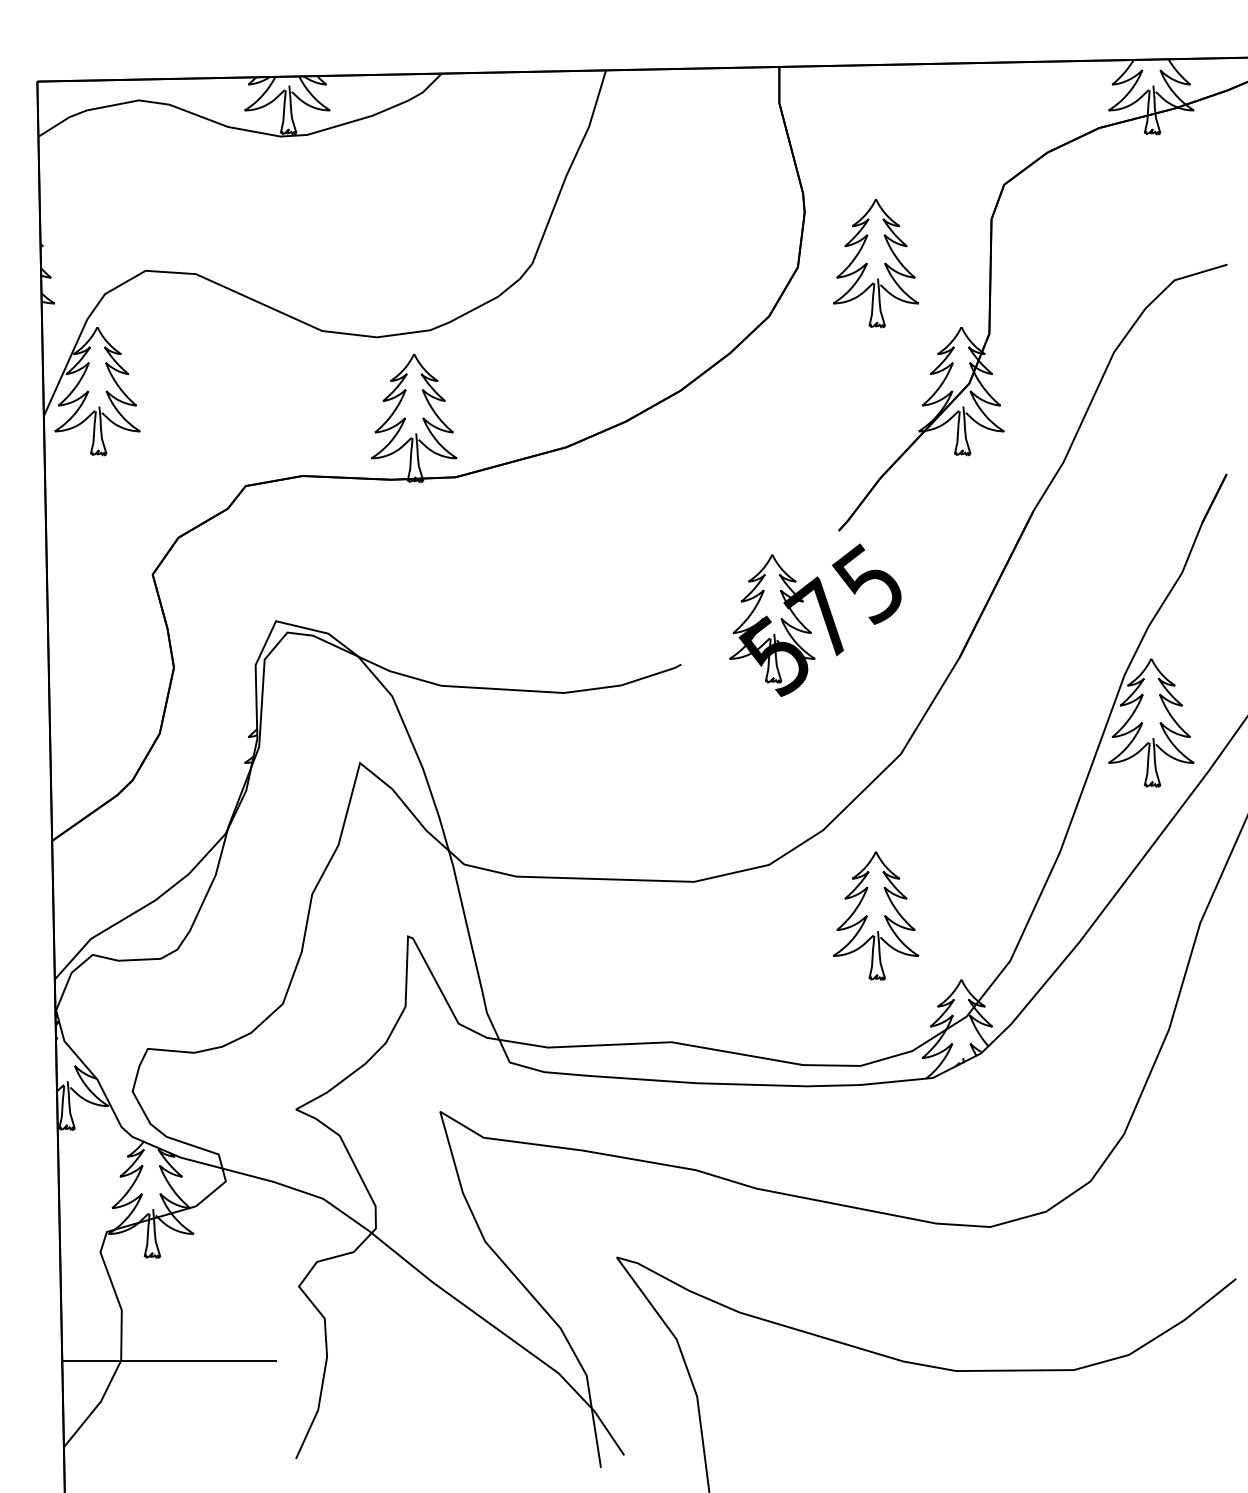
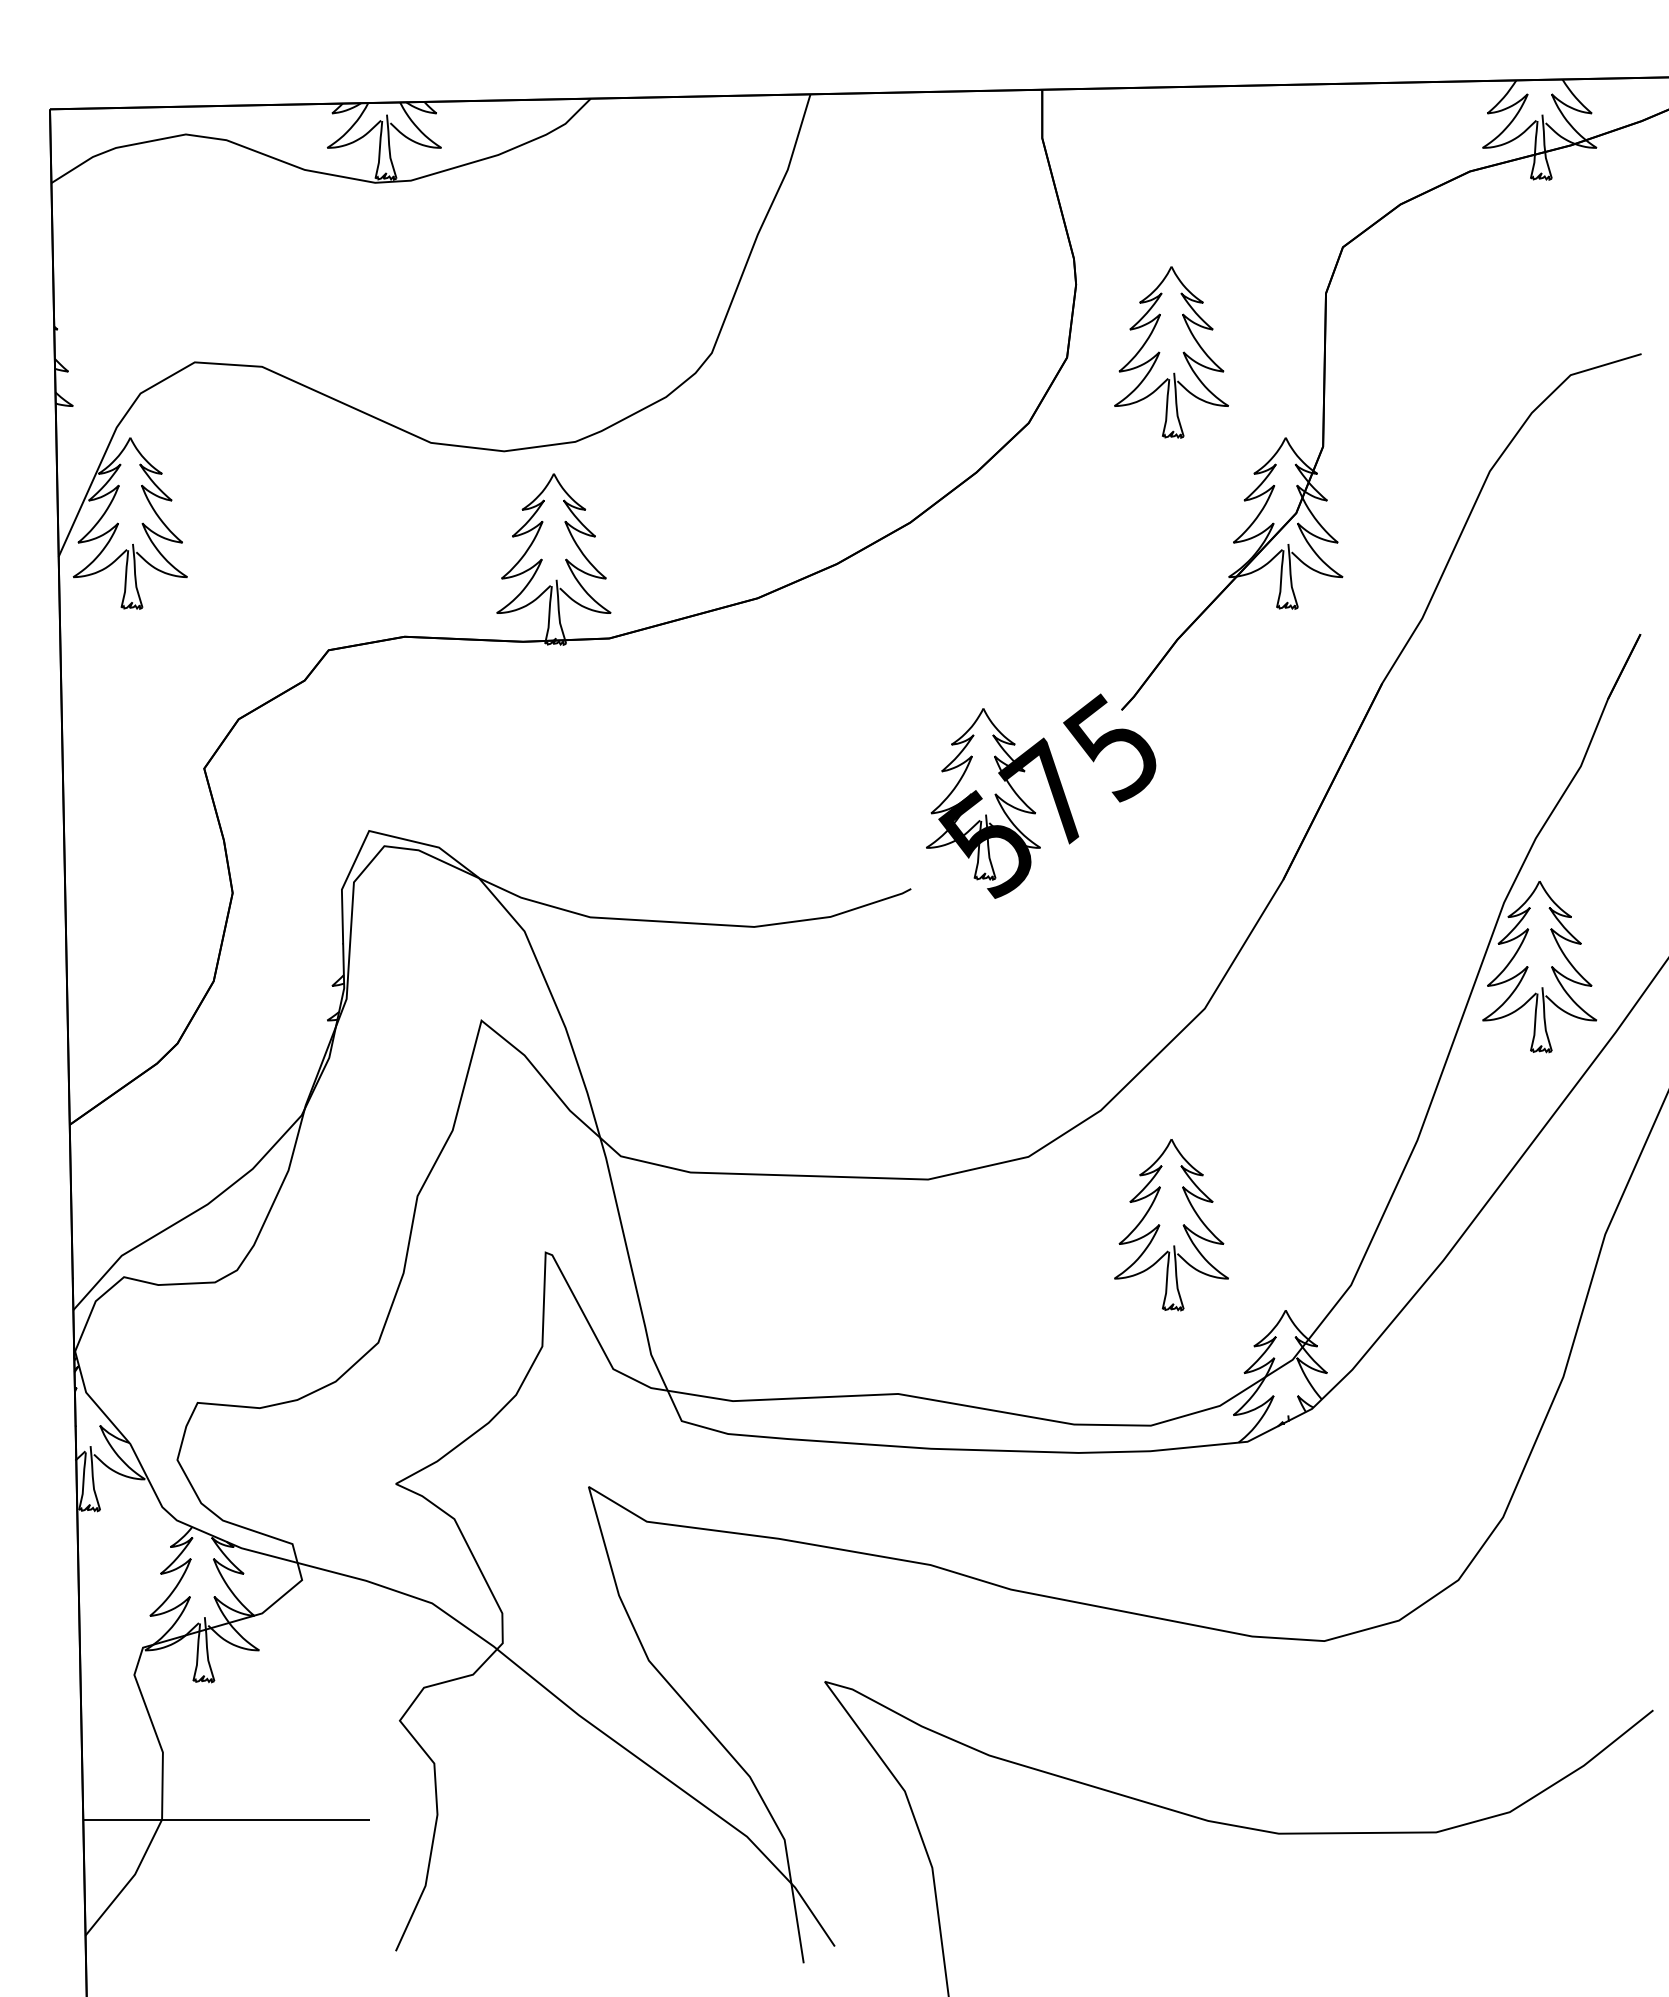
part: (822, 615) -> (1050, 789), moved

